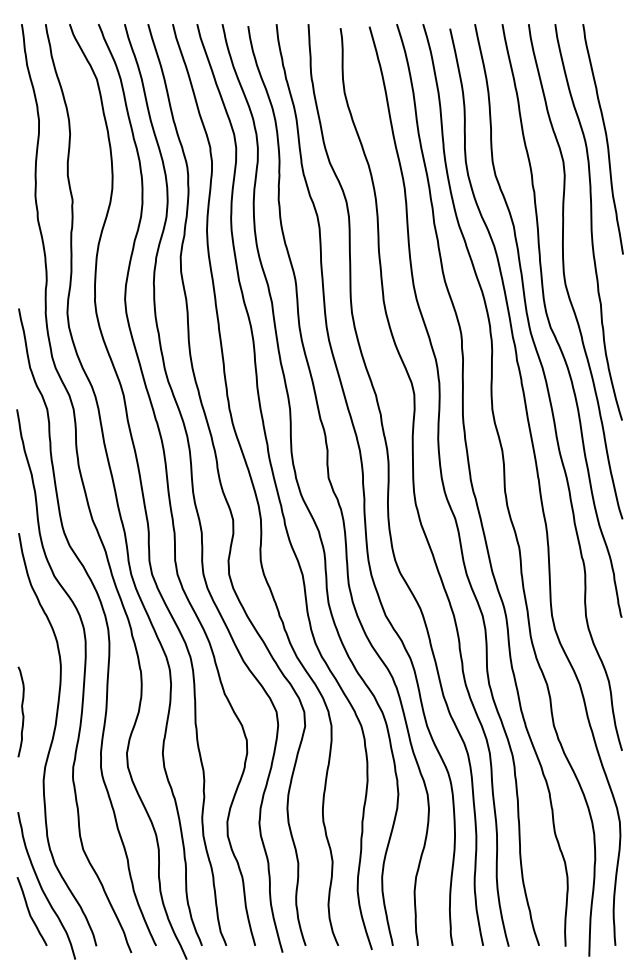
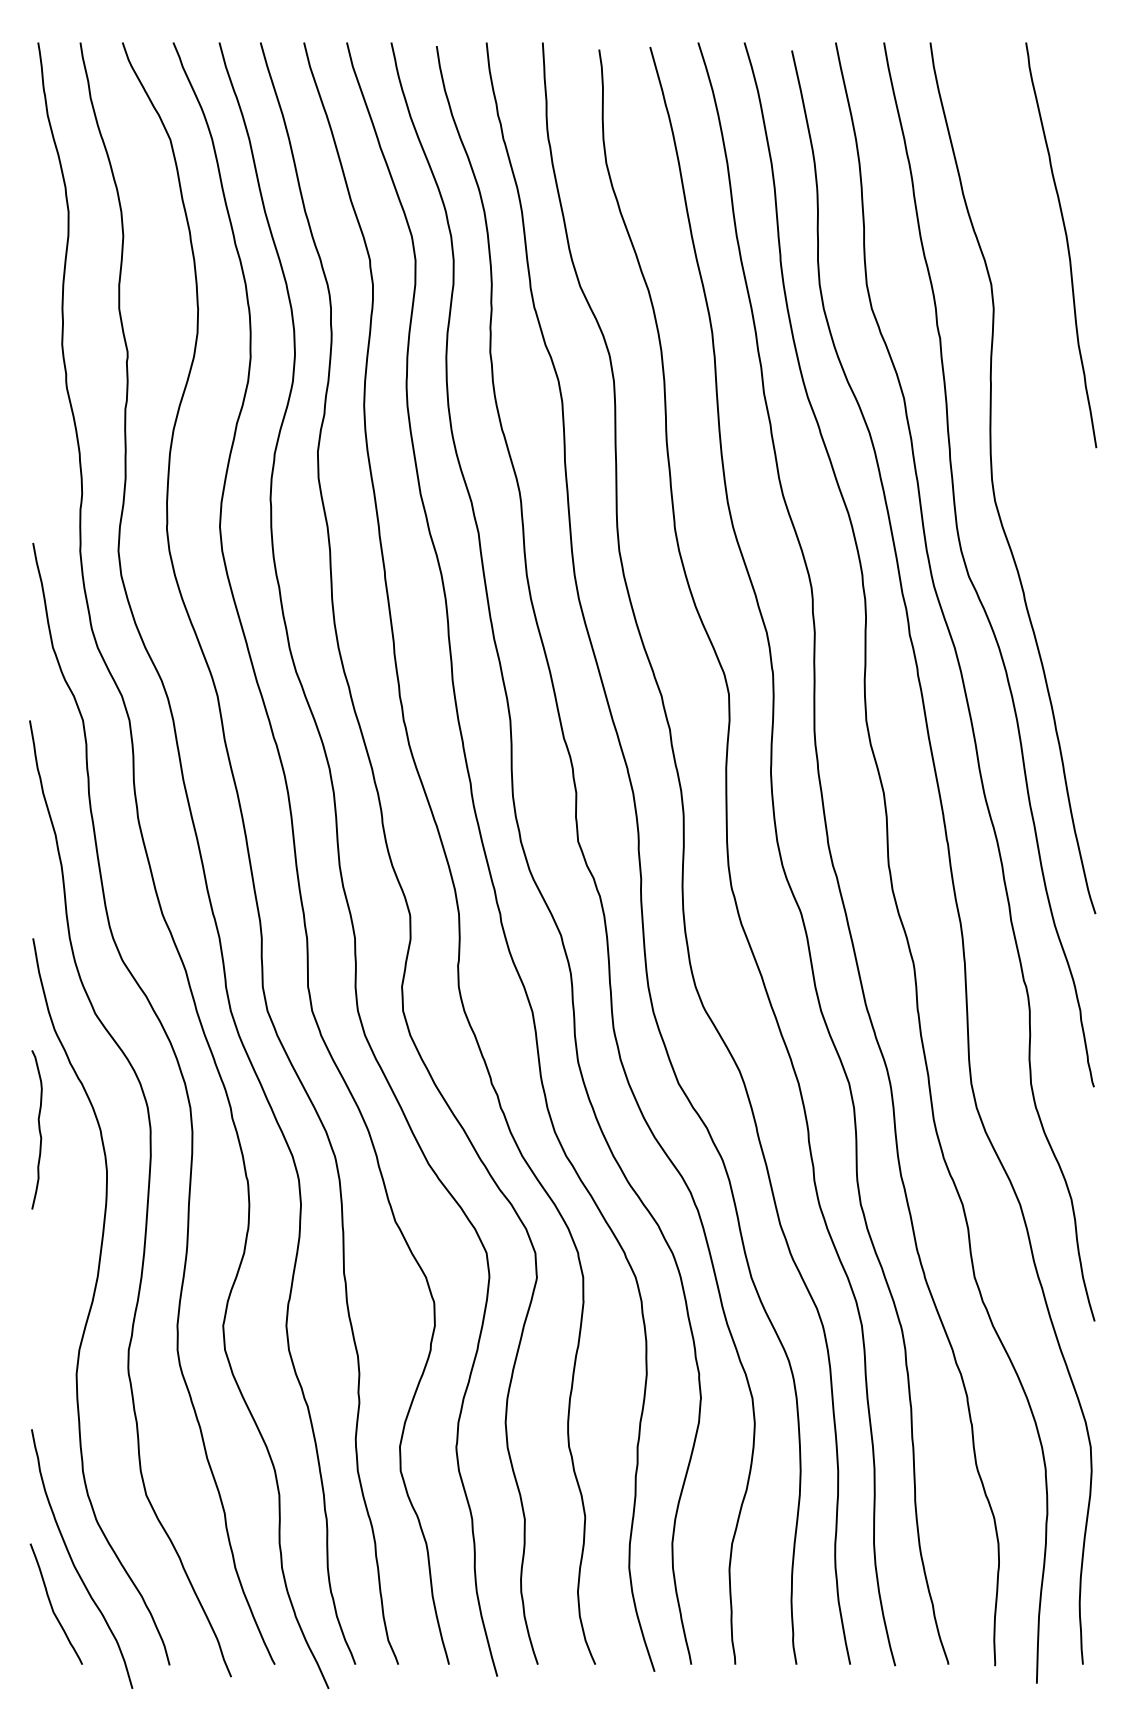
curve: (590, 222) -> (1039, 391), removed
curve: (21, 711) -> (37, 1129), moved

